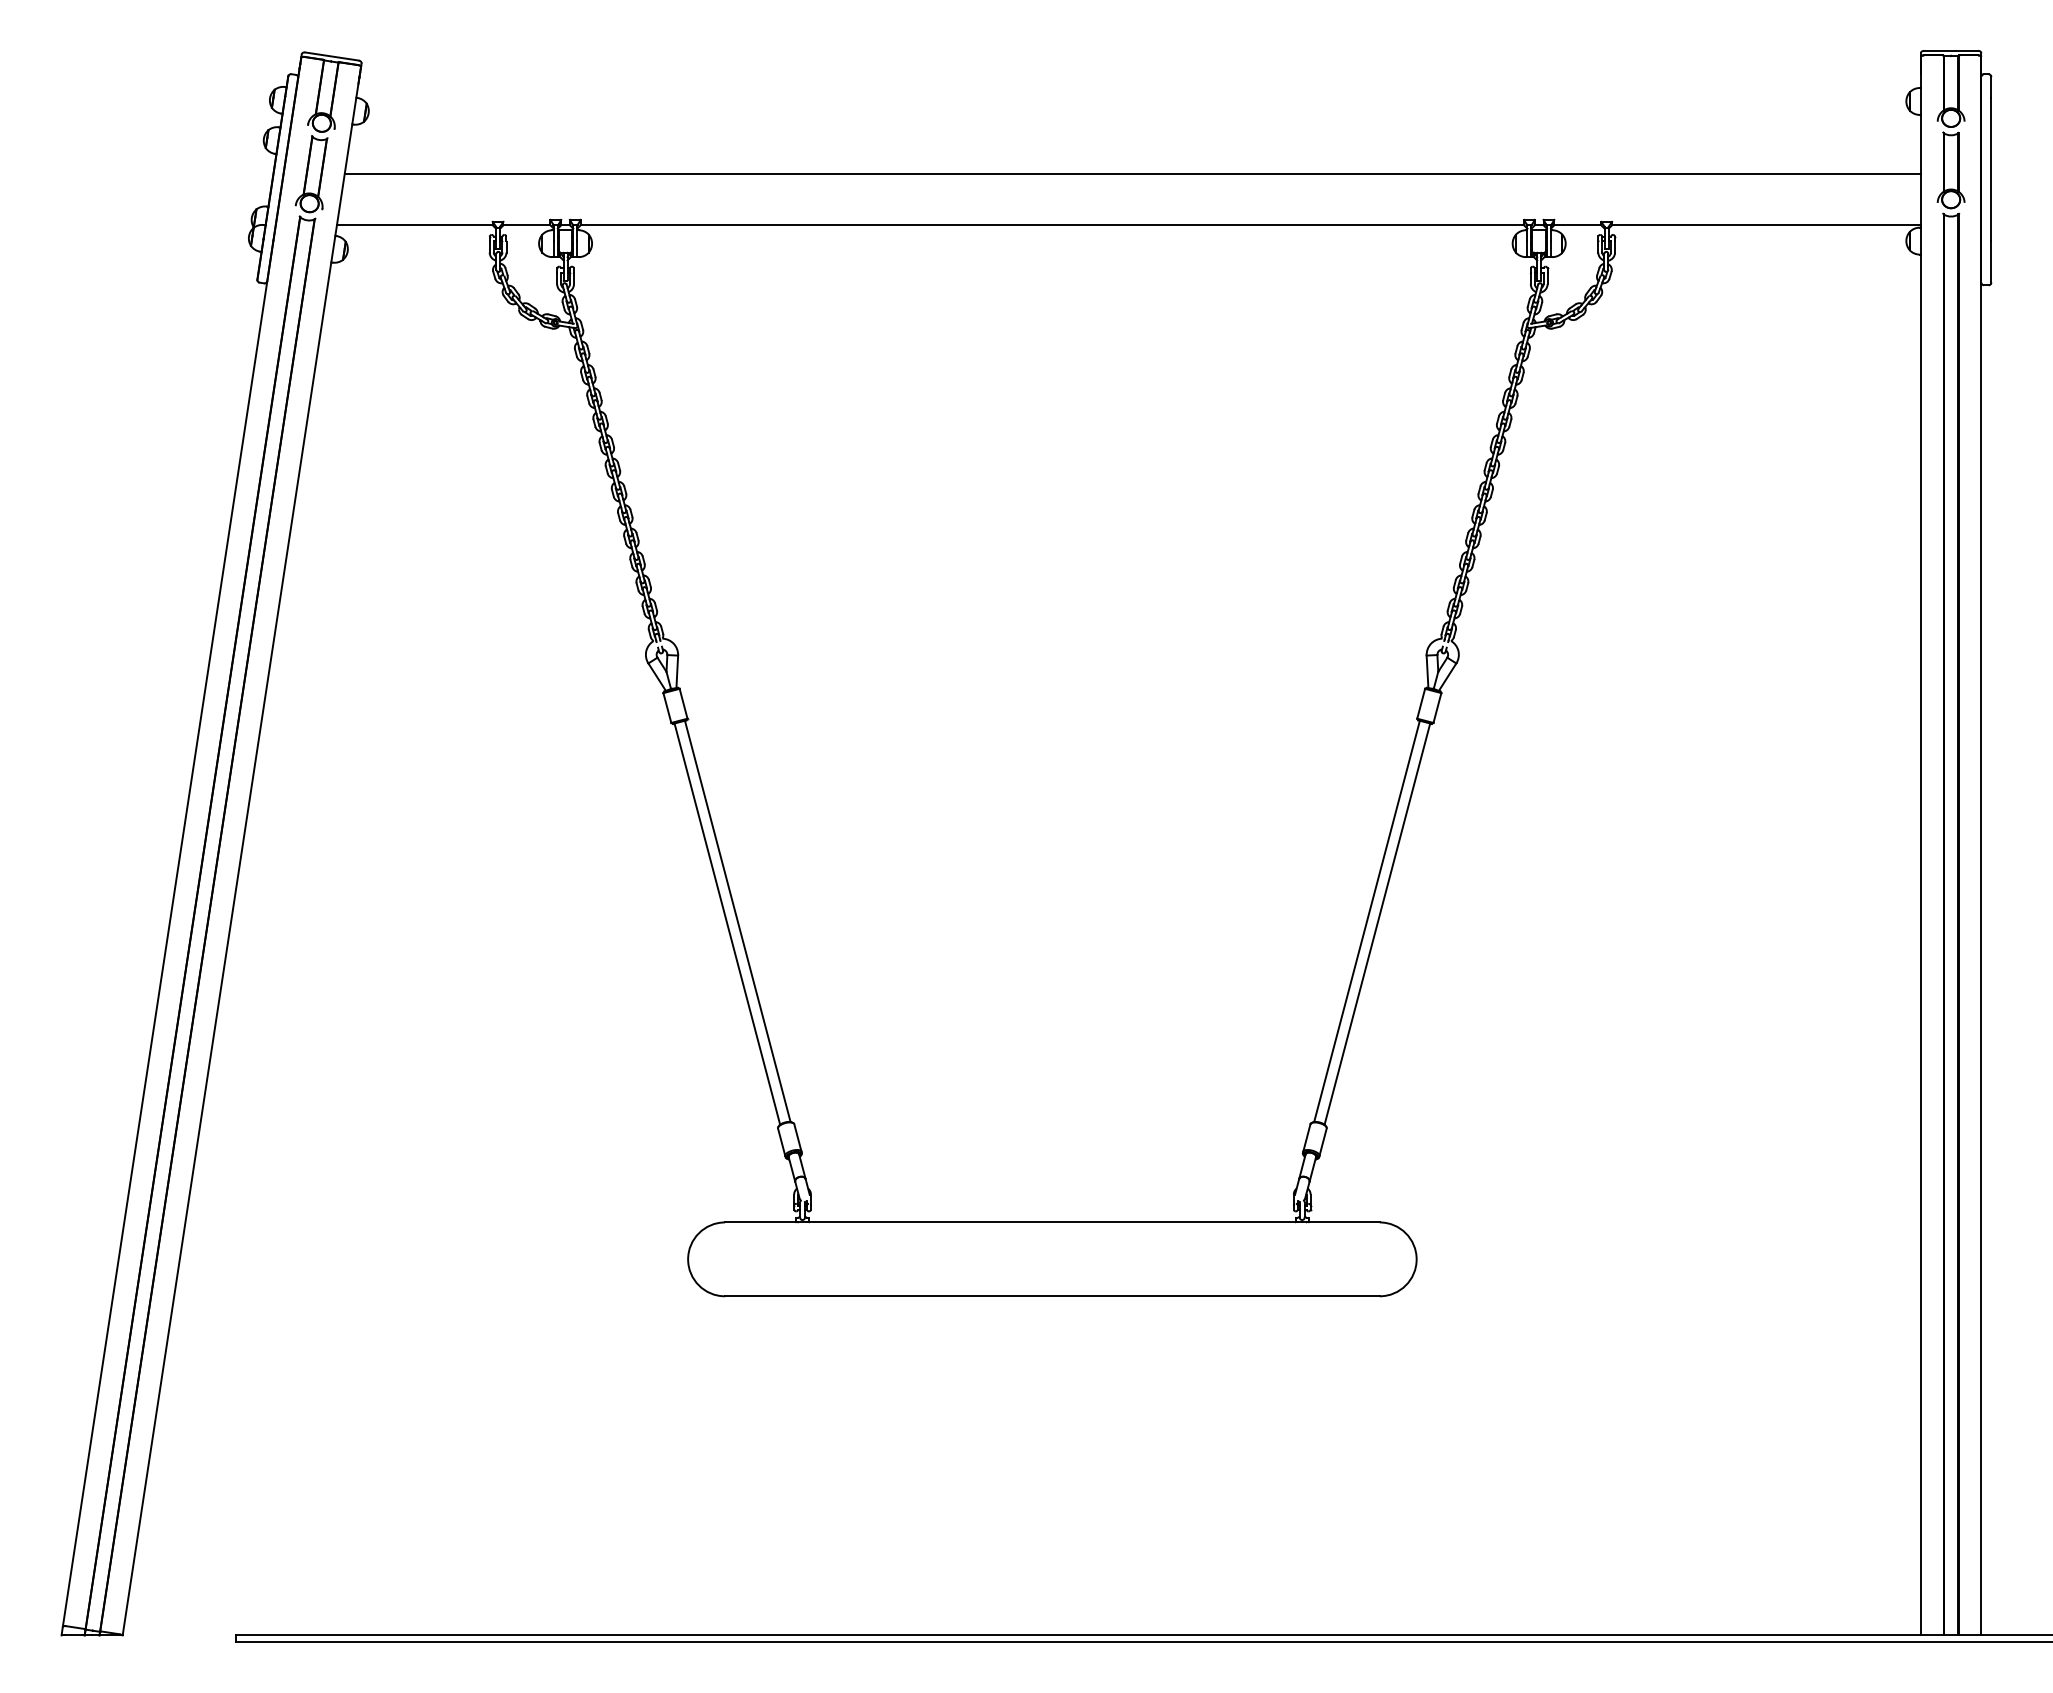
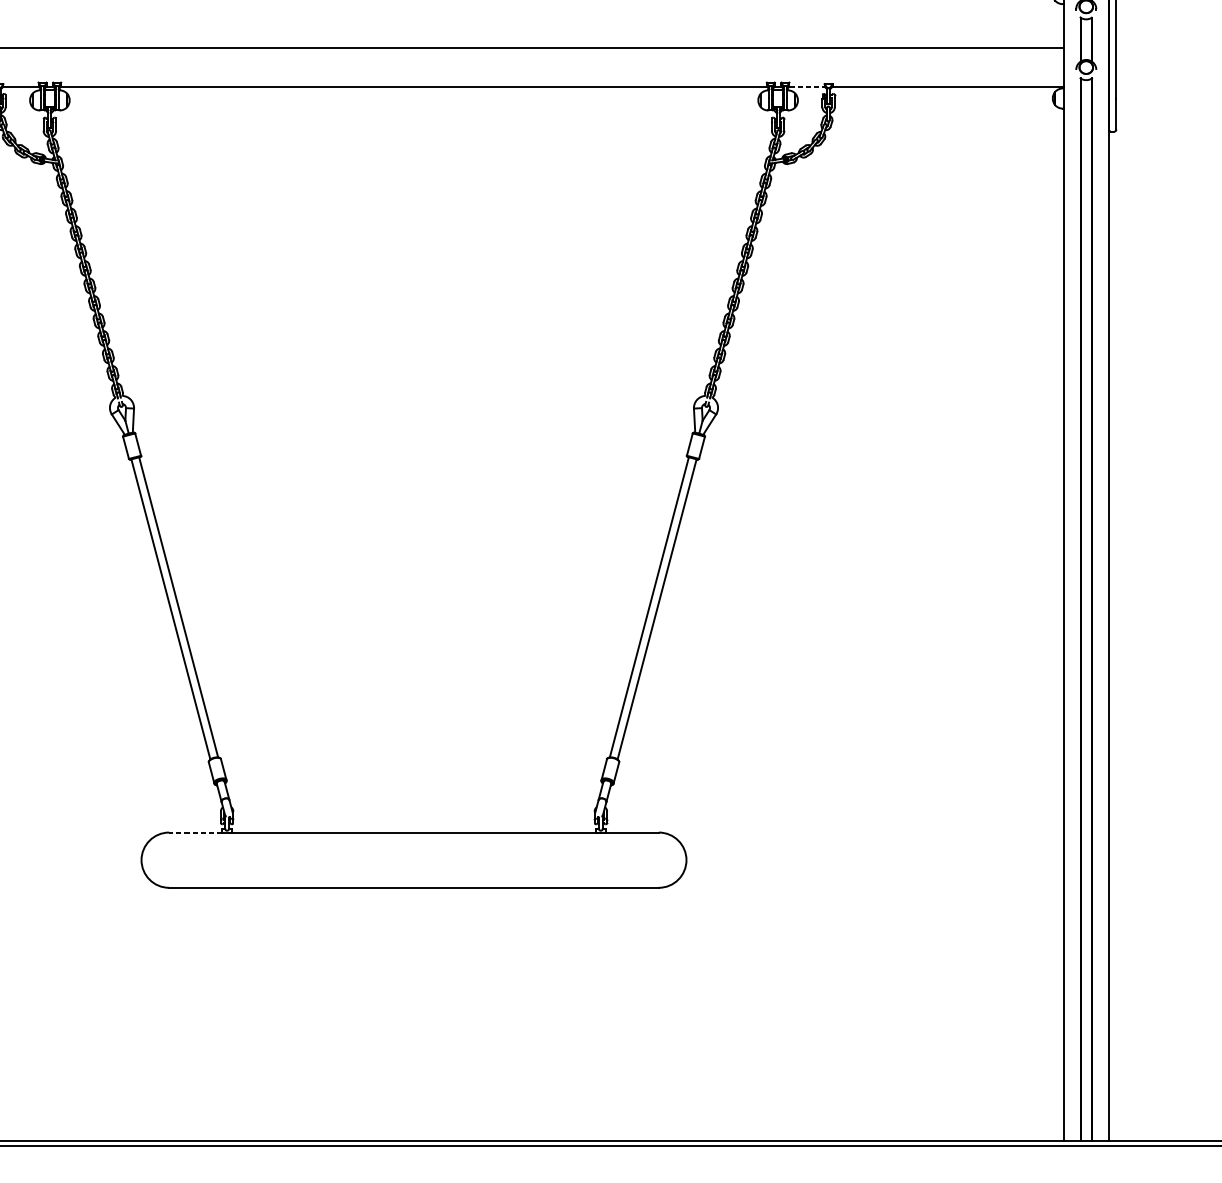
line: (1577, 225) -> (806, 86), solid -> dashed
line: (760, 1222) -> (195, 832), solid -> dashed

